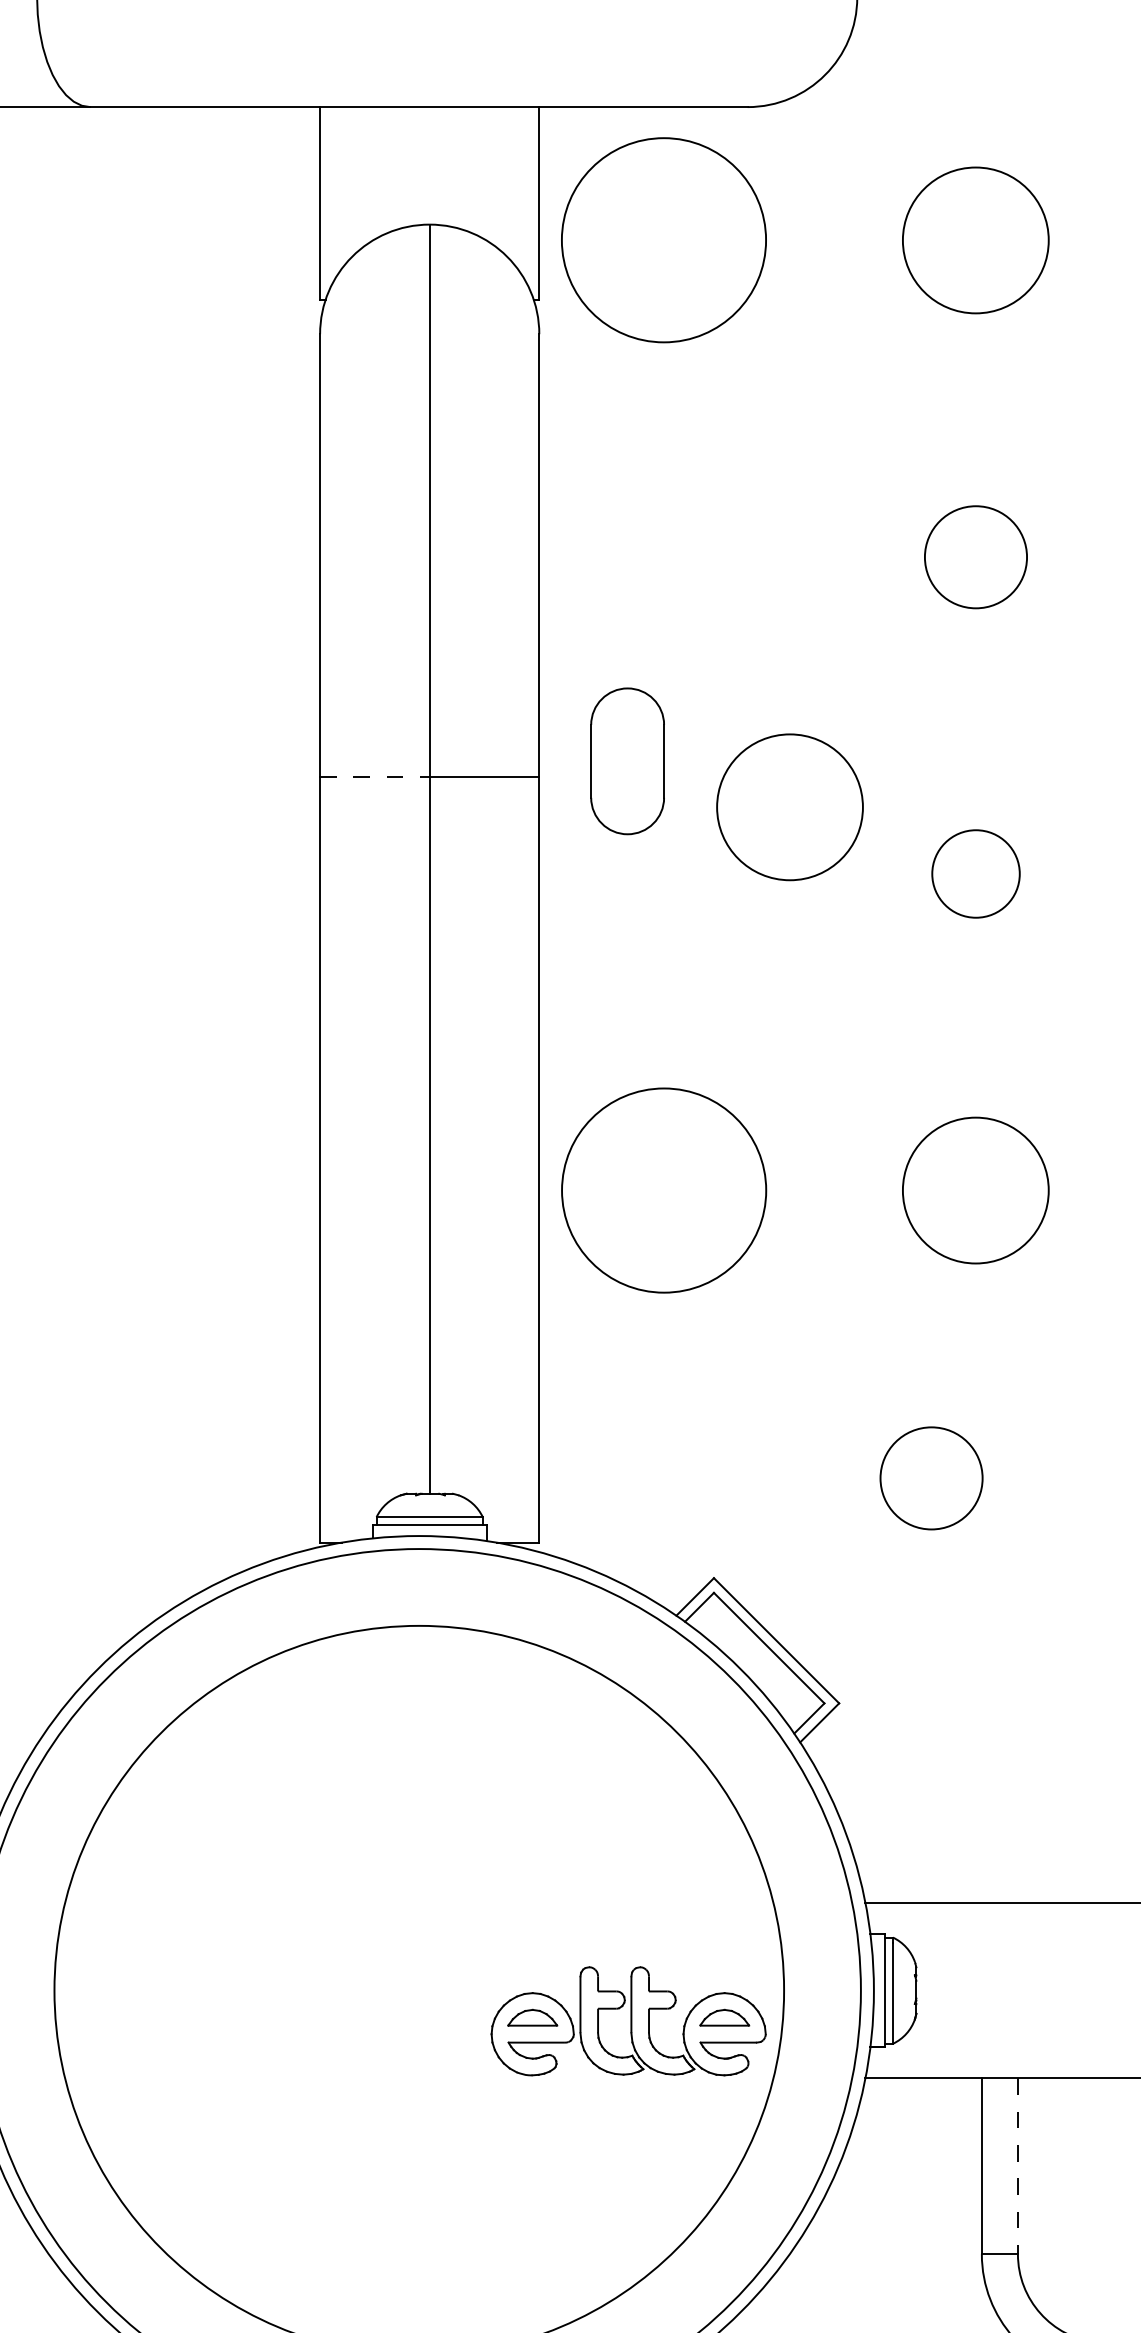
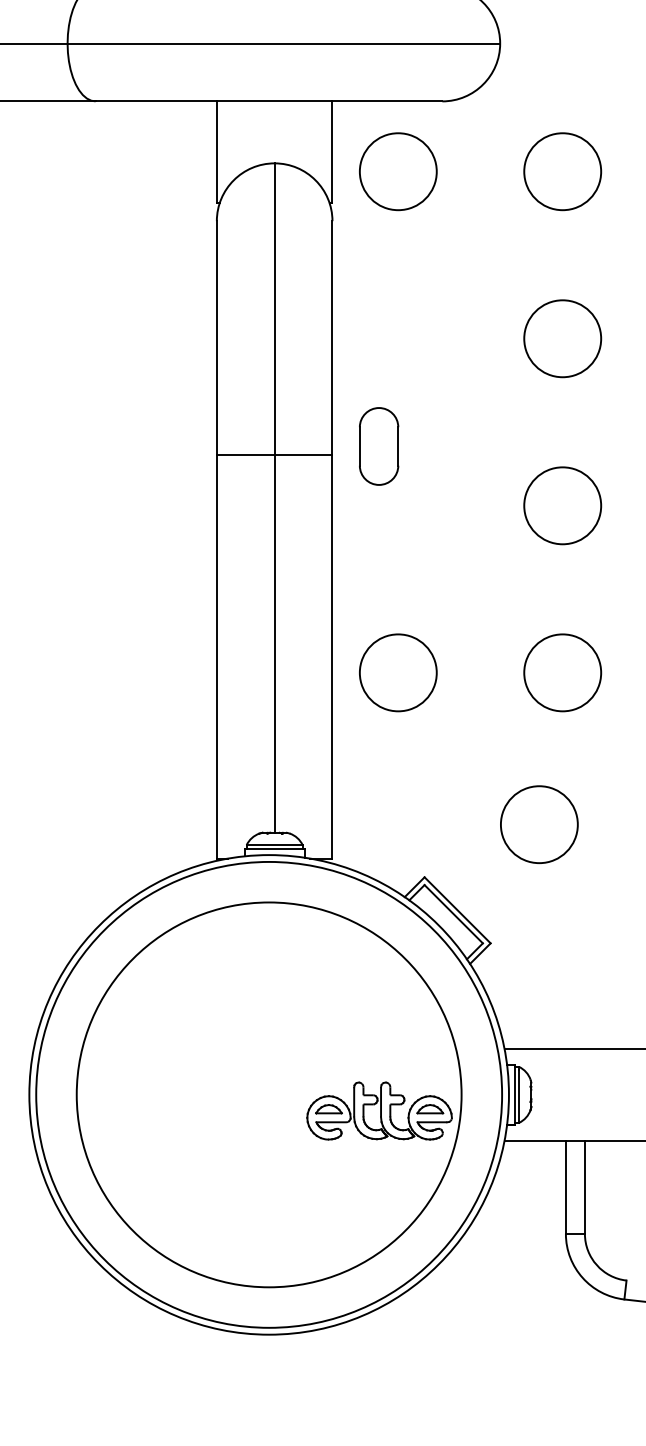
circle: (664, 240) -> (398, 171), size x0.71
circle: (975, 556) -> (562, 338), size x1.43
line: (374, 776) -> (245, 454), dashed -> solid
circle: (789, 806) -> (464, 470), removed
circle: (975, 873) -> (562, 505), size x1.67
circle: (662, 1189) -> (397, 672), size x0.71
circle: (929, 1478) -> (538, 824), size x1.43
line: (1017, 2168) -> (584, 1188), dashed -> solid

